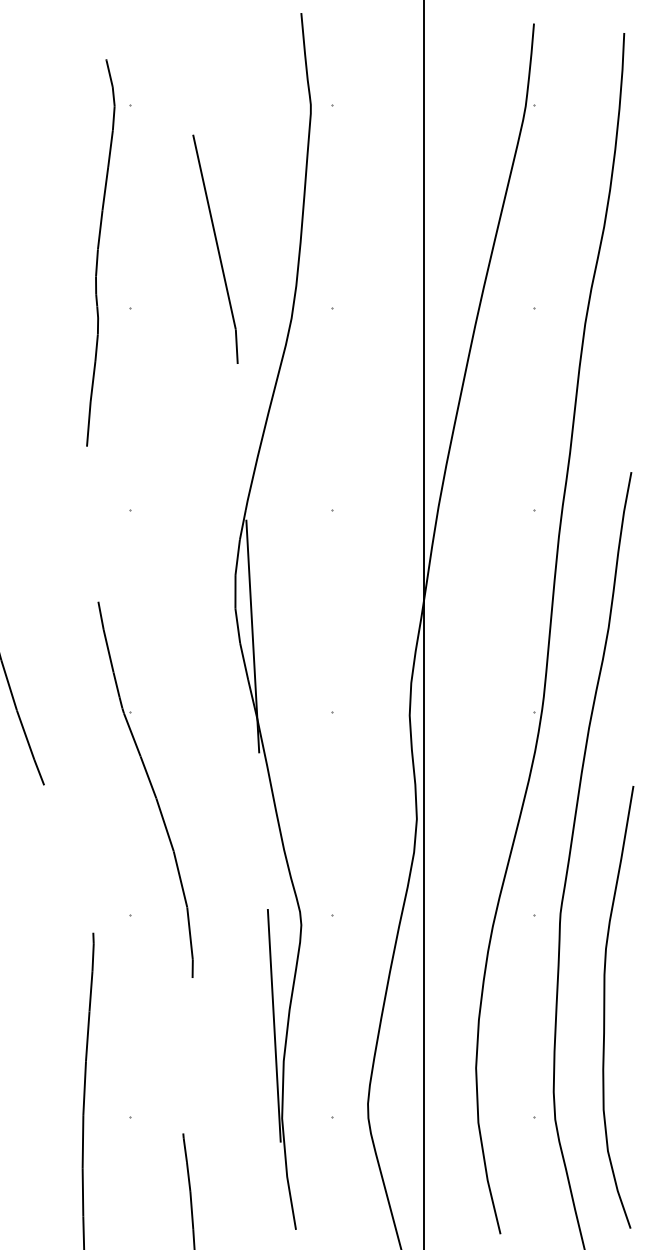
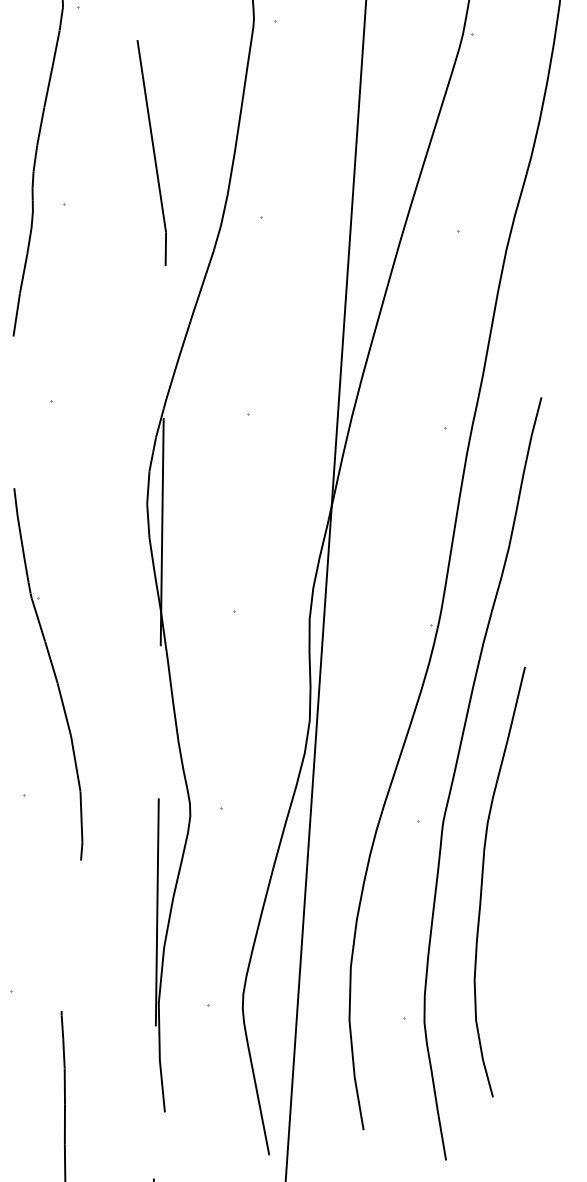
curve: (605, 1007) -> (483, 880), moved

